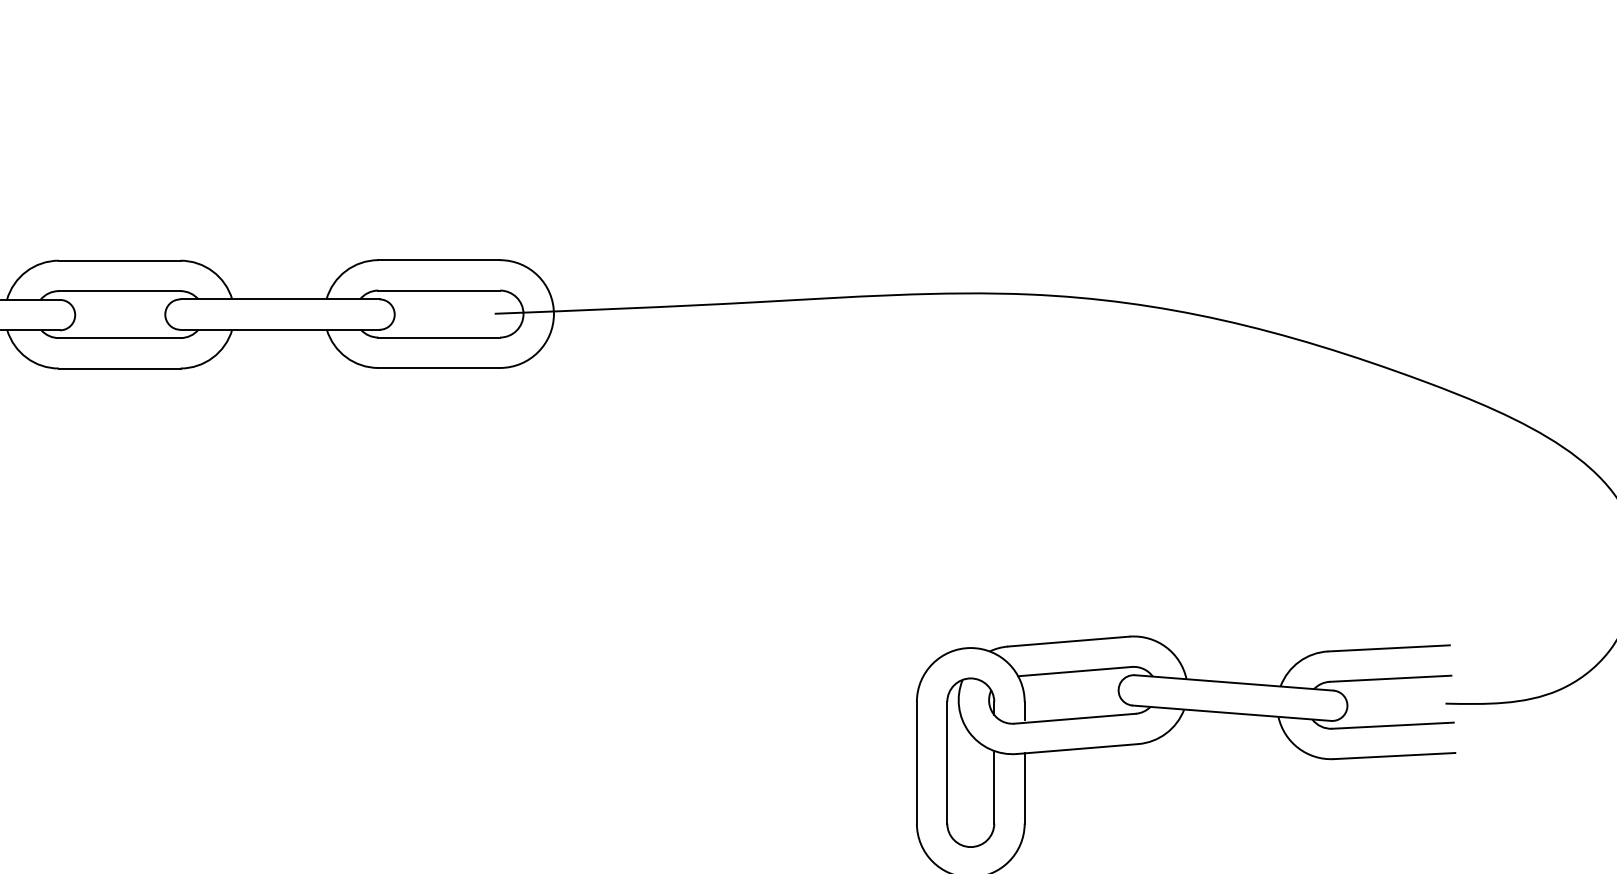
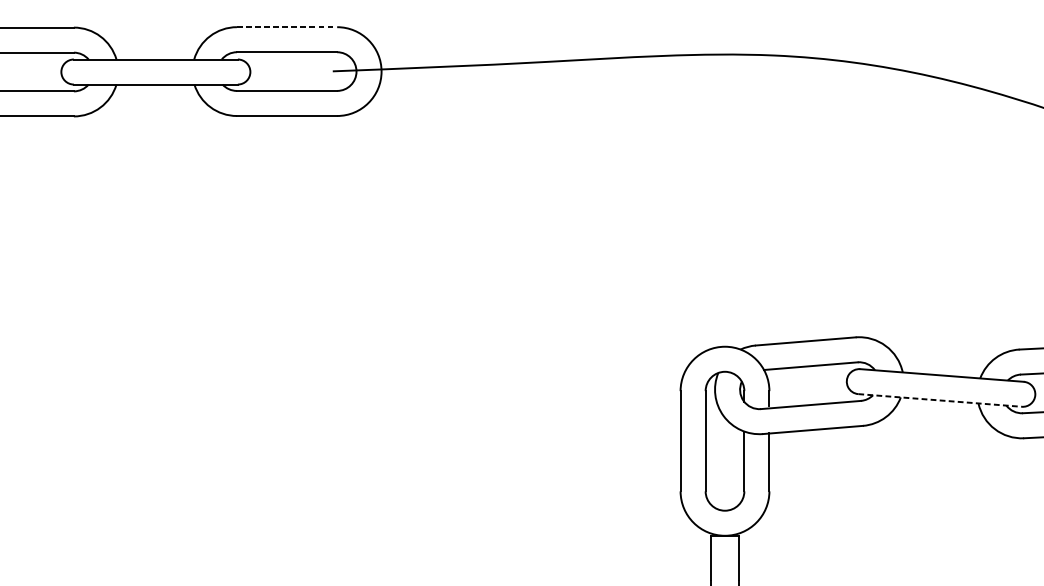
line: (439, 260) -> (287, 27), solid -> dashed
line: (1231, 713) -> (939, 400), solid -> dashed

